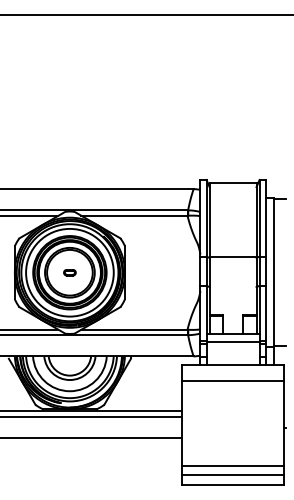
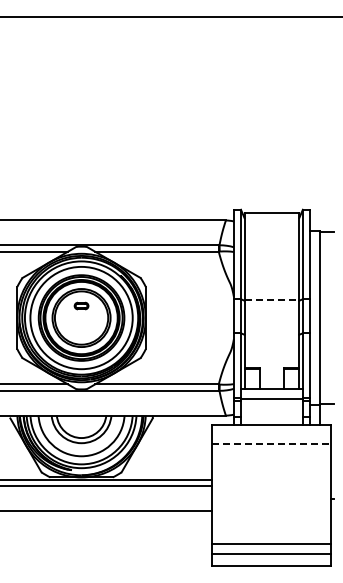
line: (233, 256) -> (272, 299), solid -> dashed
part: (69, 272) -> (81, 305), moved
line: (233, 381) -> (272, 444), solid -> dashed

